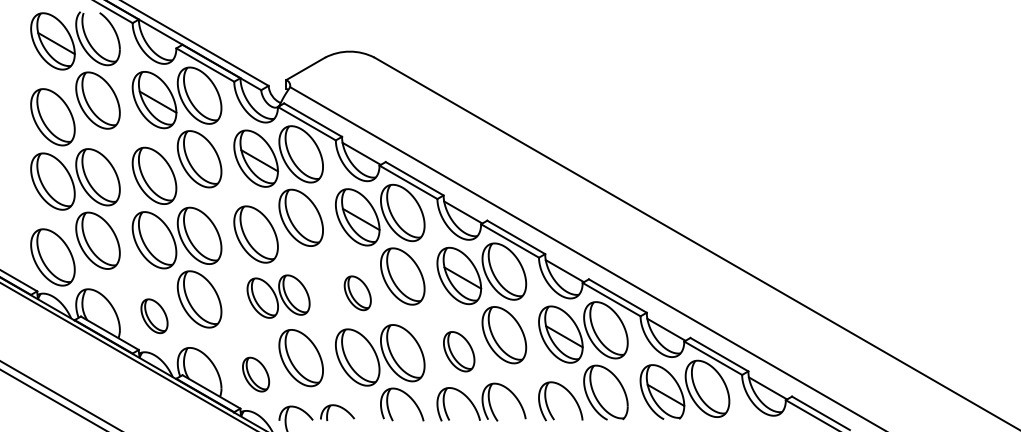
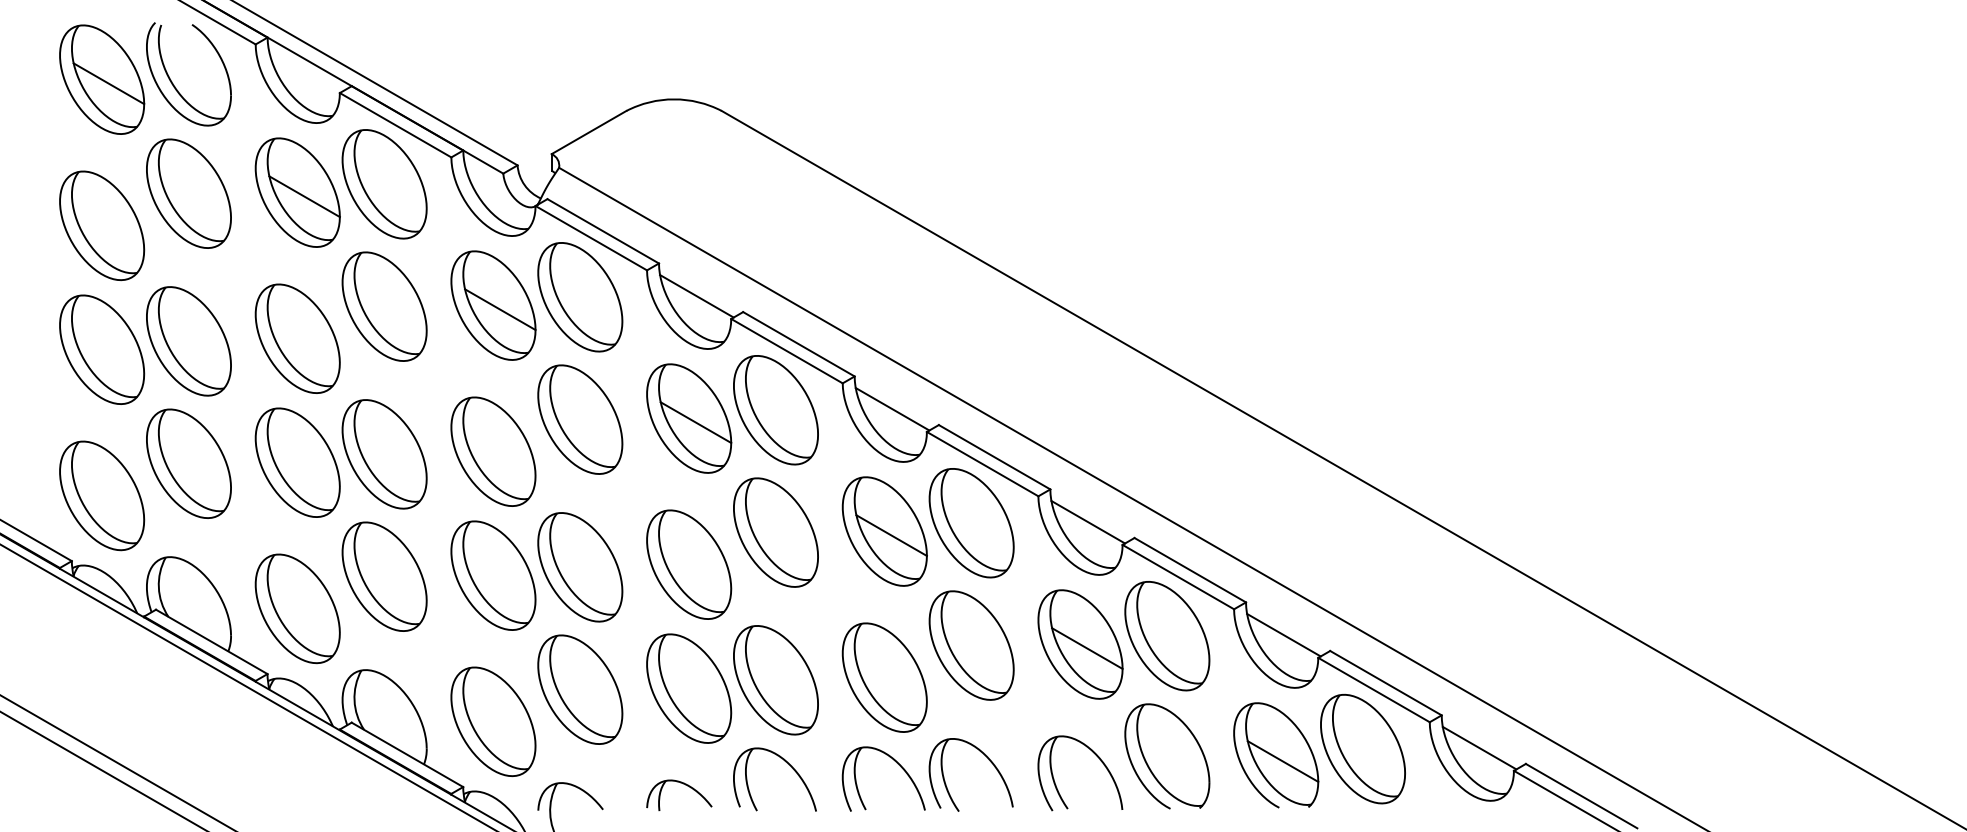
part: (357, 293) -> (688, 565), size x1.67
part: (278, 296) -> (536, 571), size x1.43
part: (154, 316) -> (297, 609), size x1.67
part: (458, 351) -> (883, 677), size x1.43
part: (255, 374) -> (492, 721), size x1.67
part: (337, 412) -> (679, 794), moved

